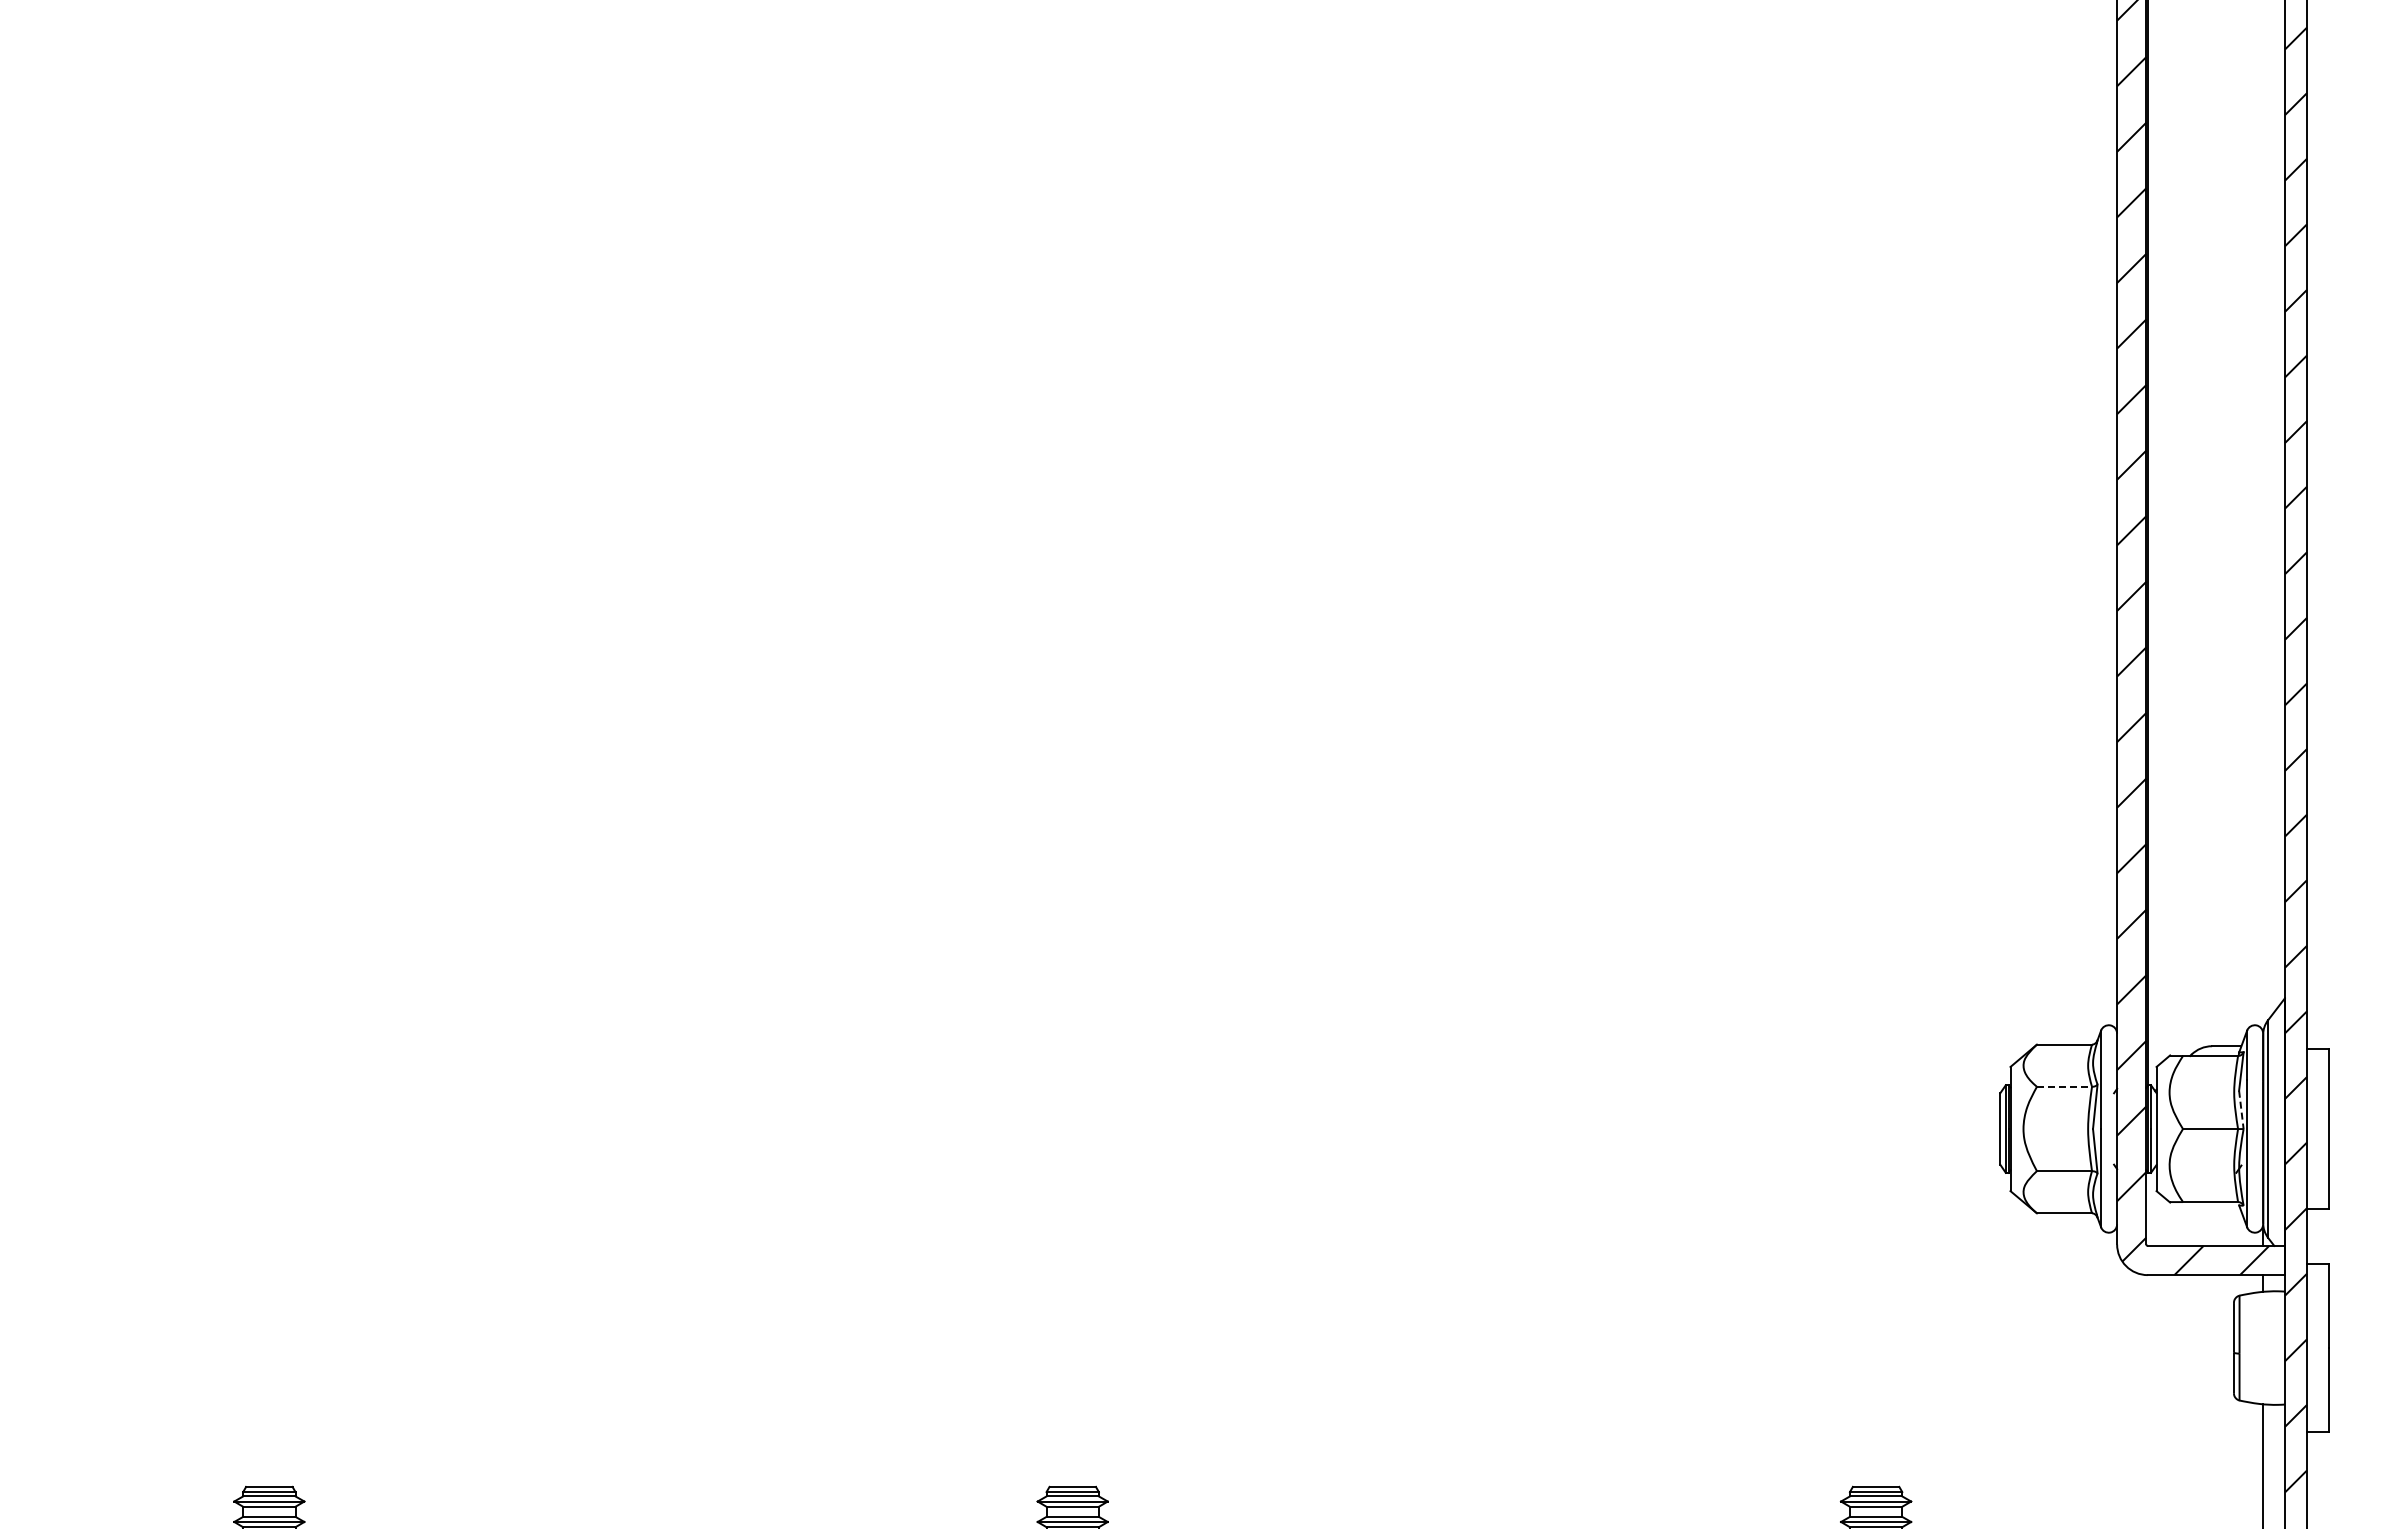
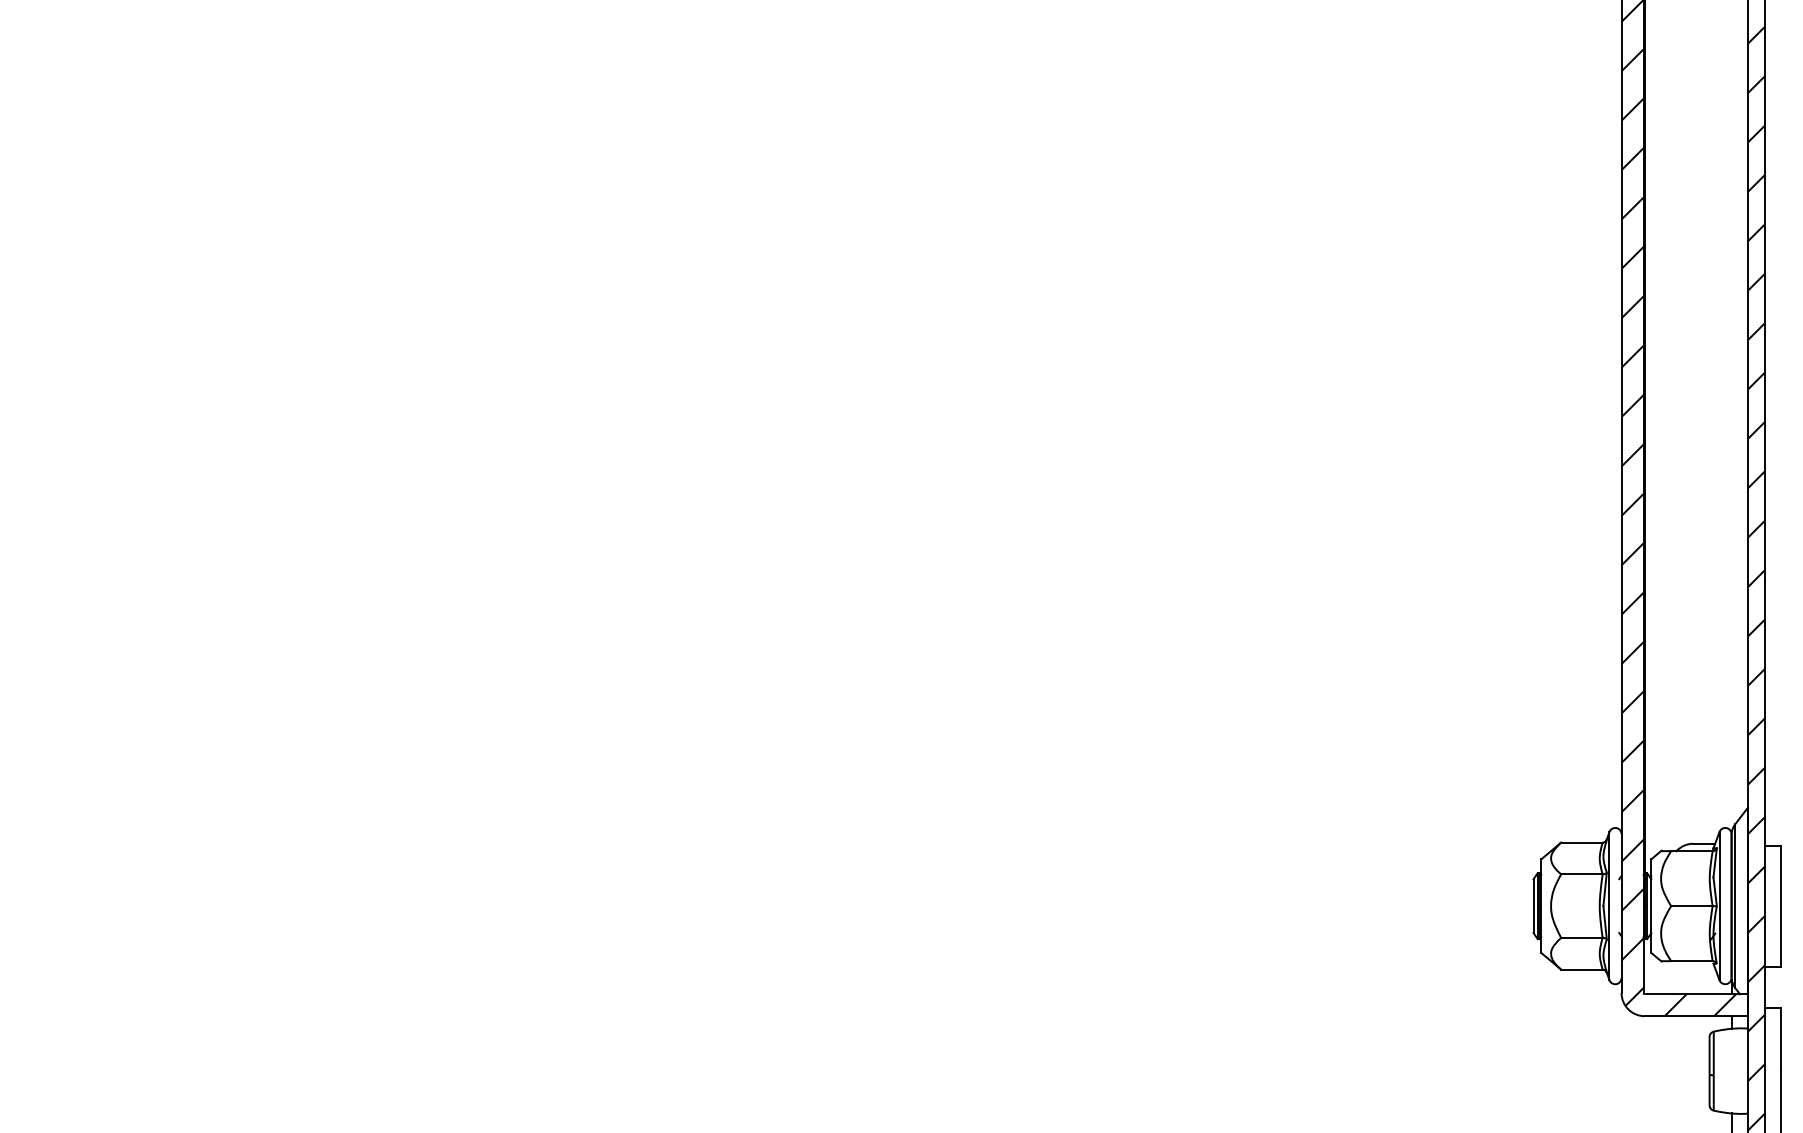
line: (2064, 1086) -> (1581, 874), dashed -> solid
line: (2241, 1110) -> (1715, 892), dashed -> solid

